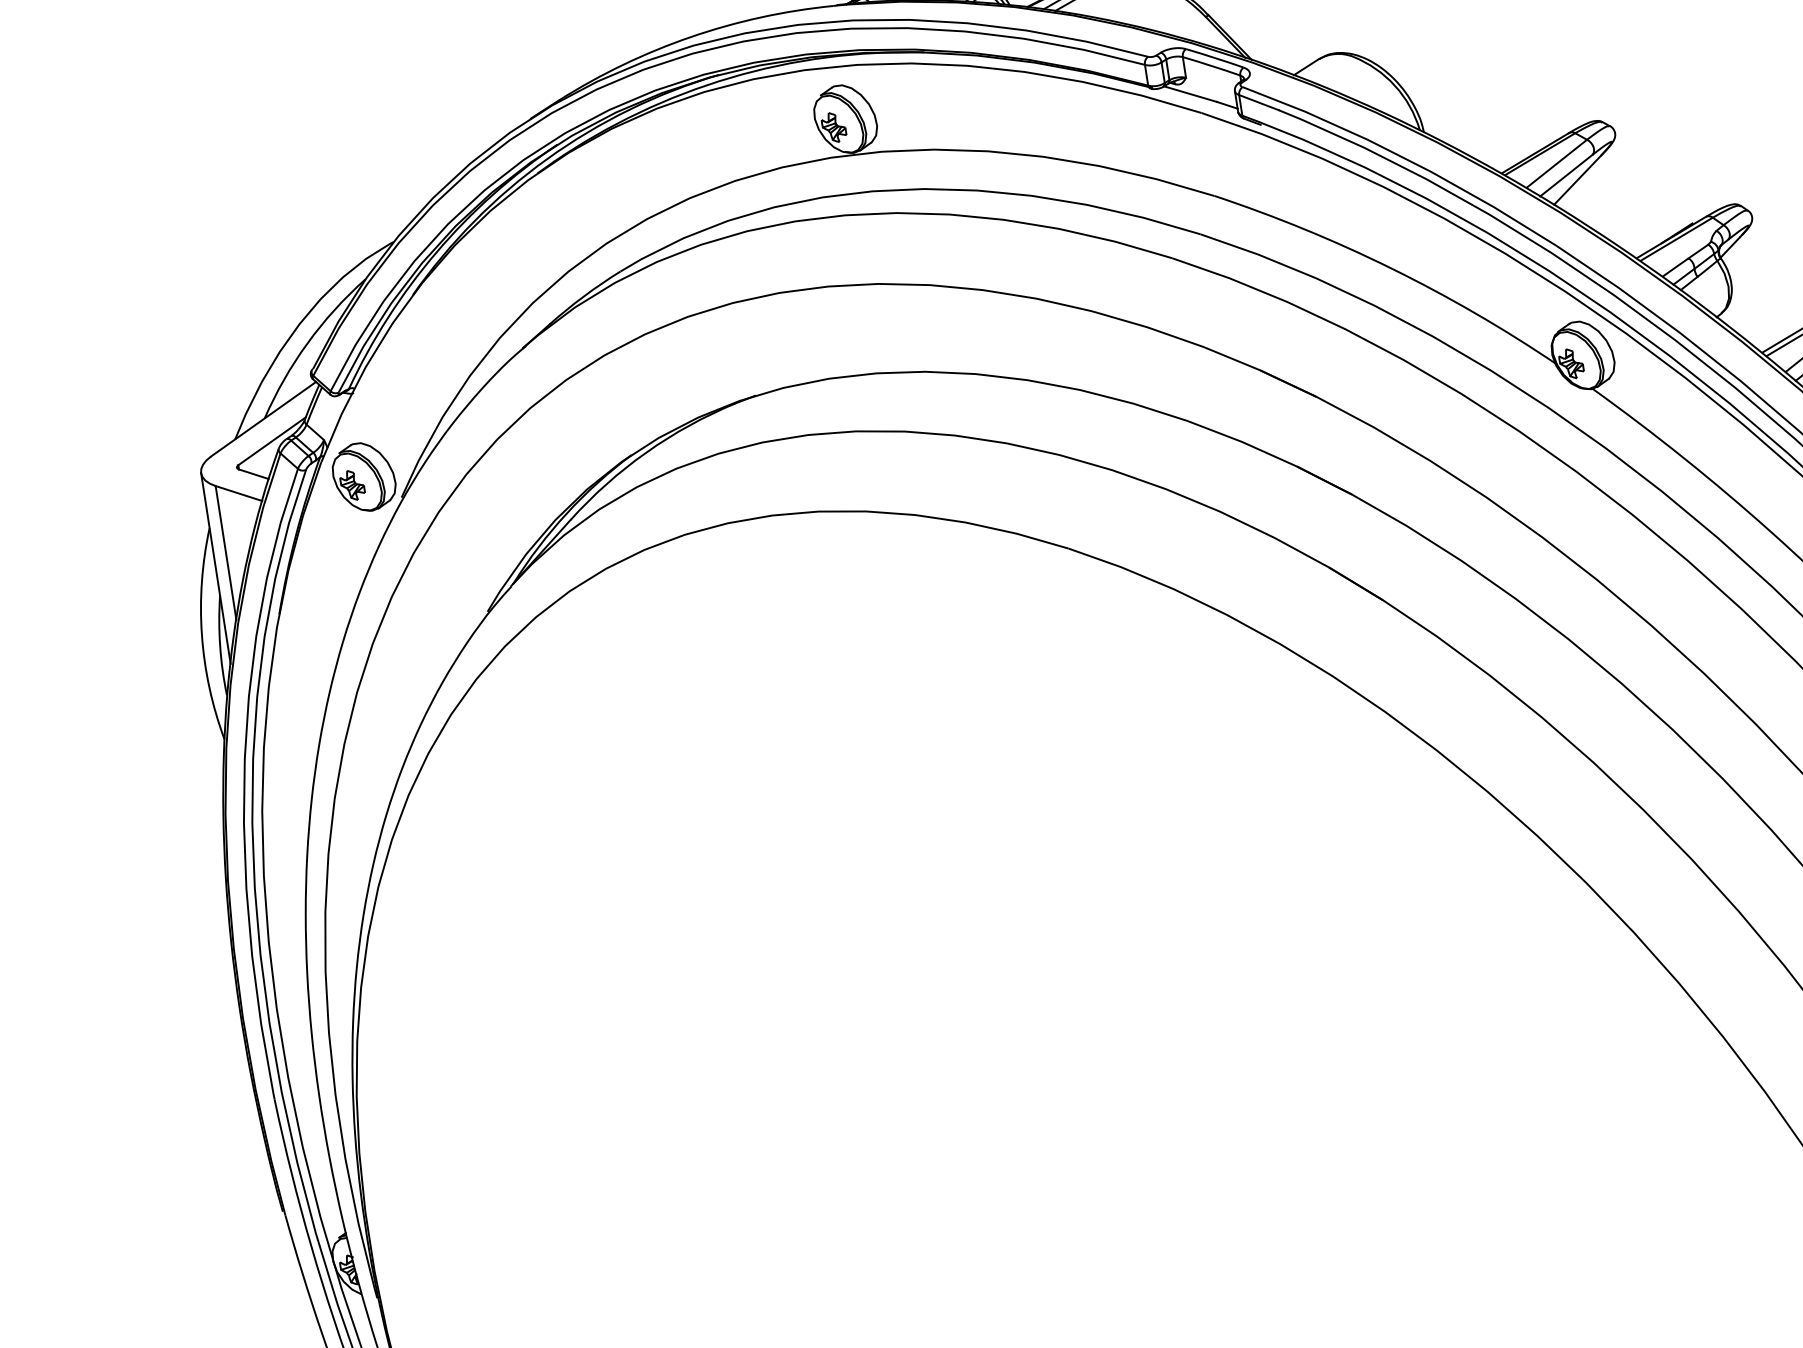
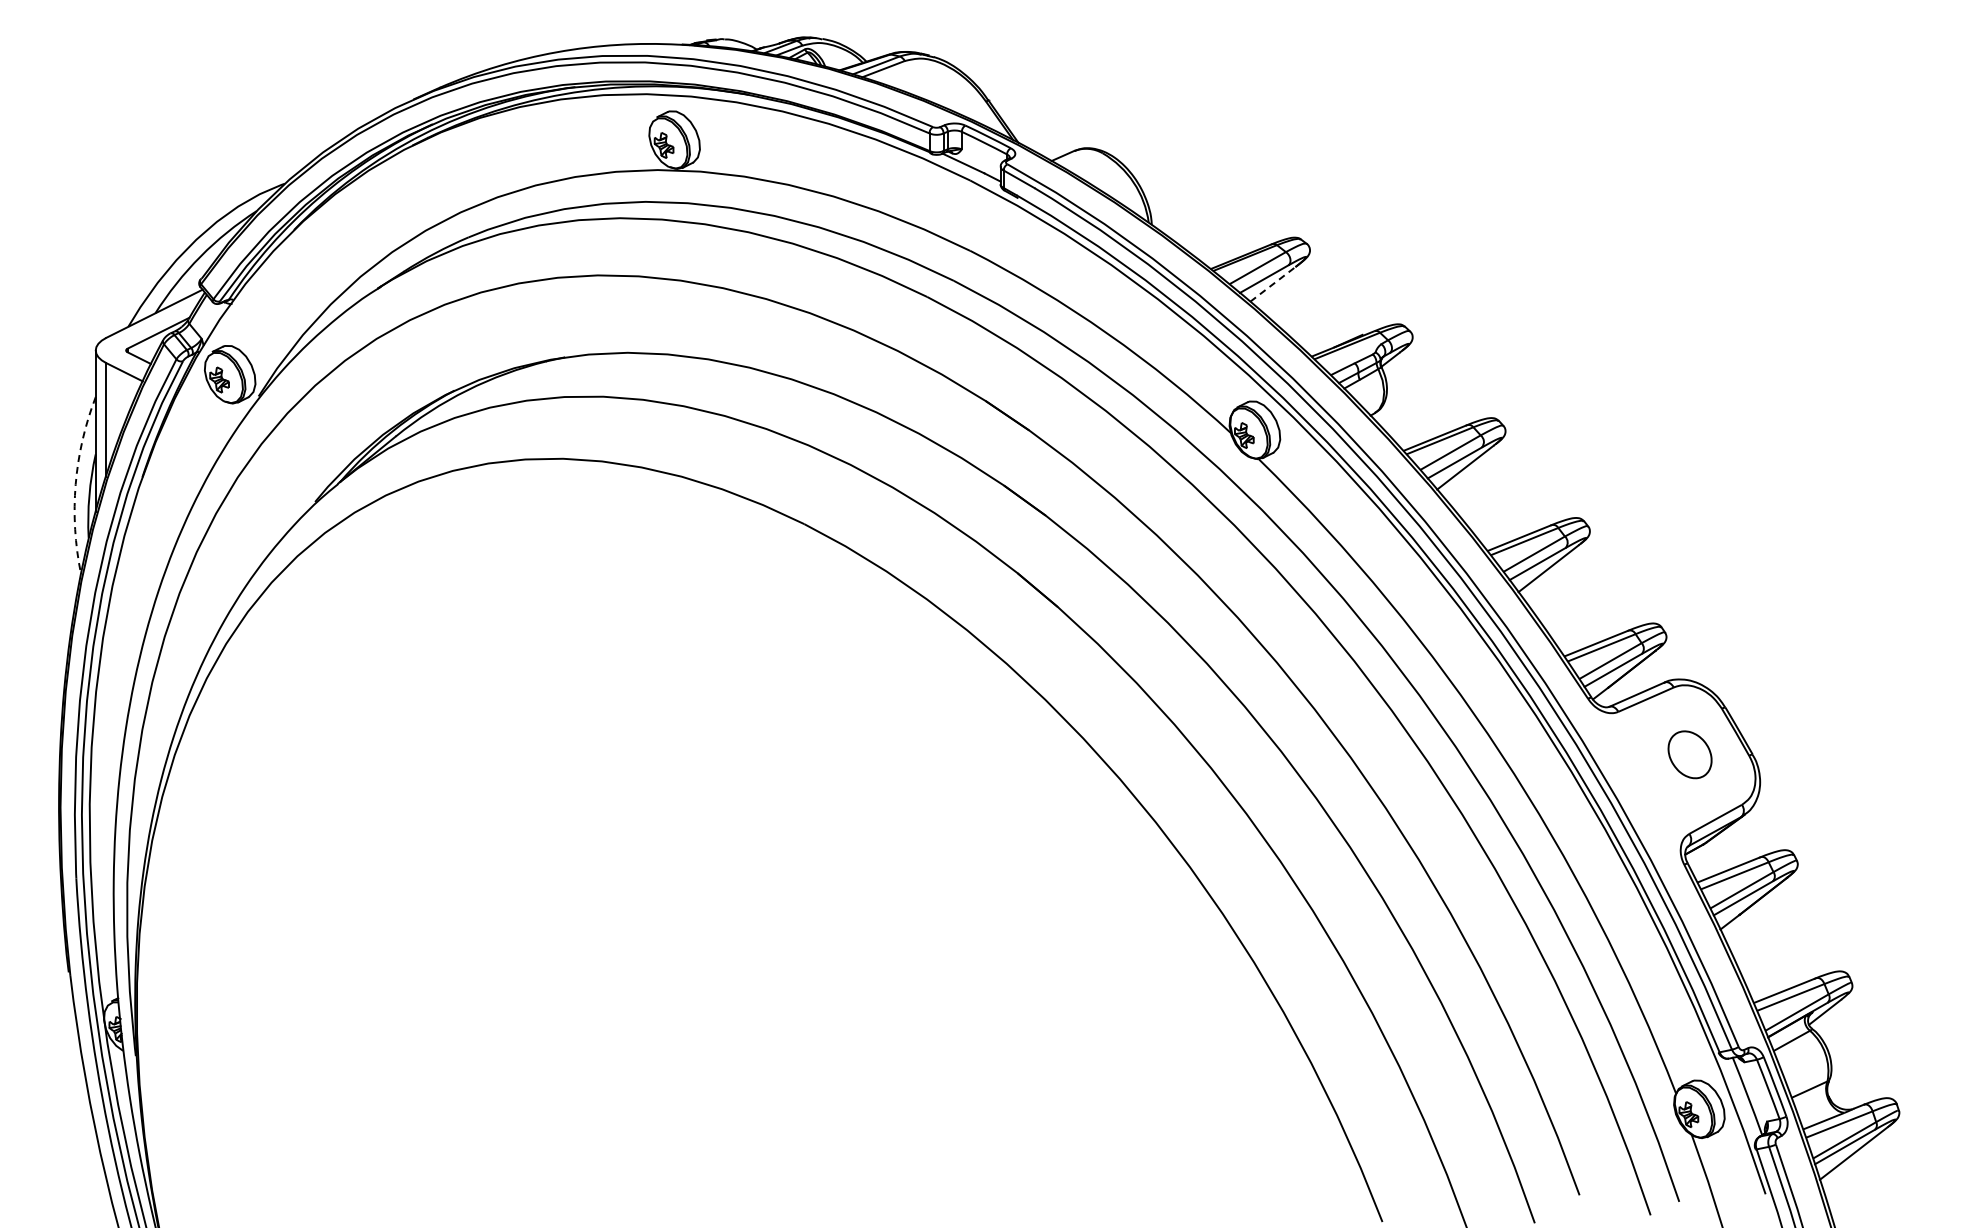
line: (1578, 180) -> (1273, 284), solid -> dashed
arc: (201, 634) -> (75, 484), solid -> dashed

